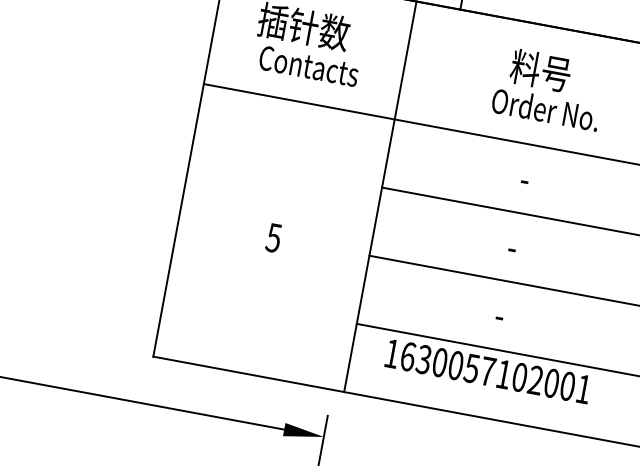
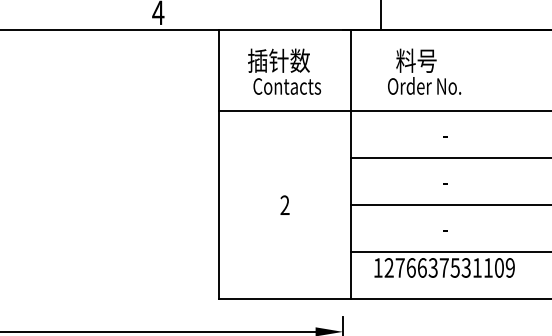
text: (549, 88) -> (424, 71), moved
text: (273, 238) -> (284, 205), 5 -> 2
text: (495, 372) -> (449, 267), 1630057102001 -> 1276637531109

